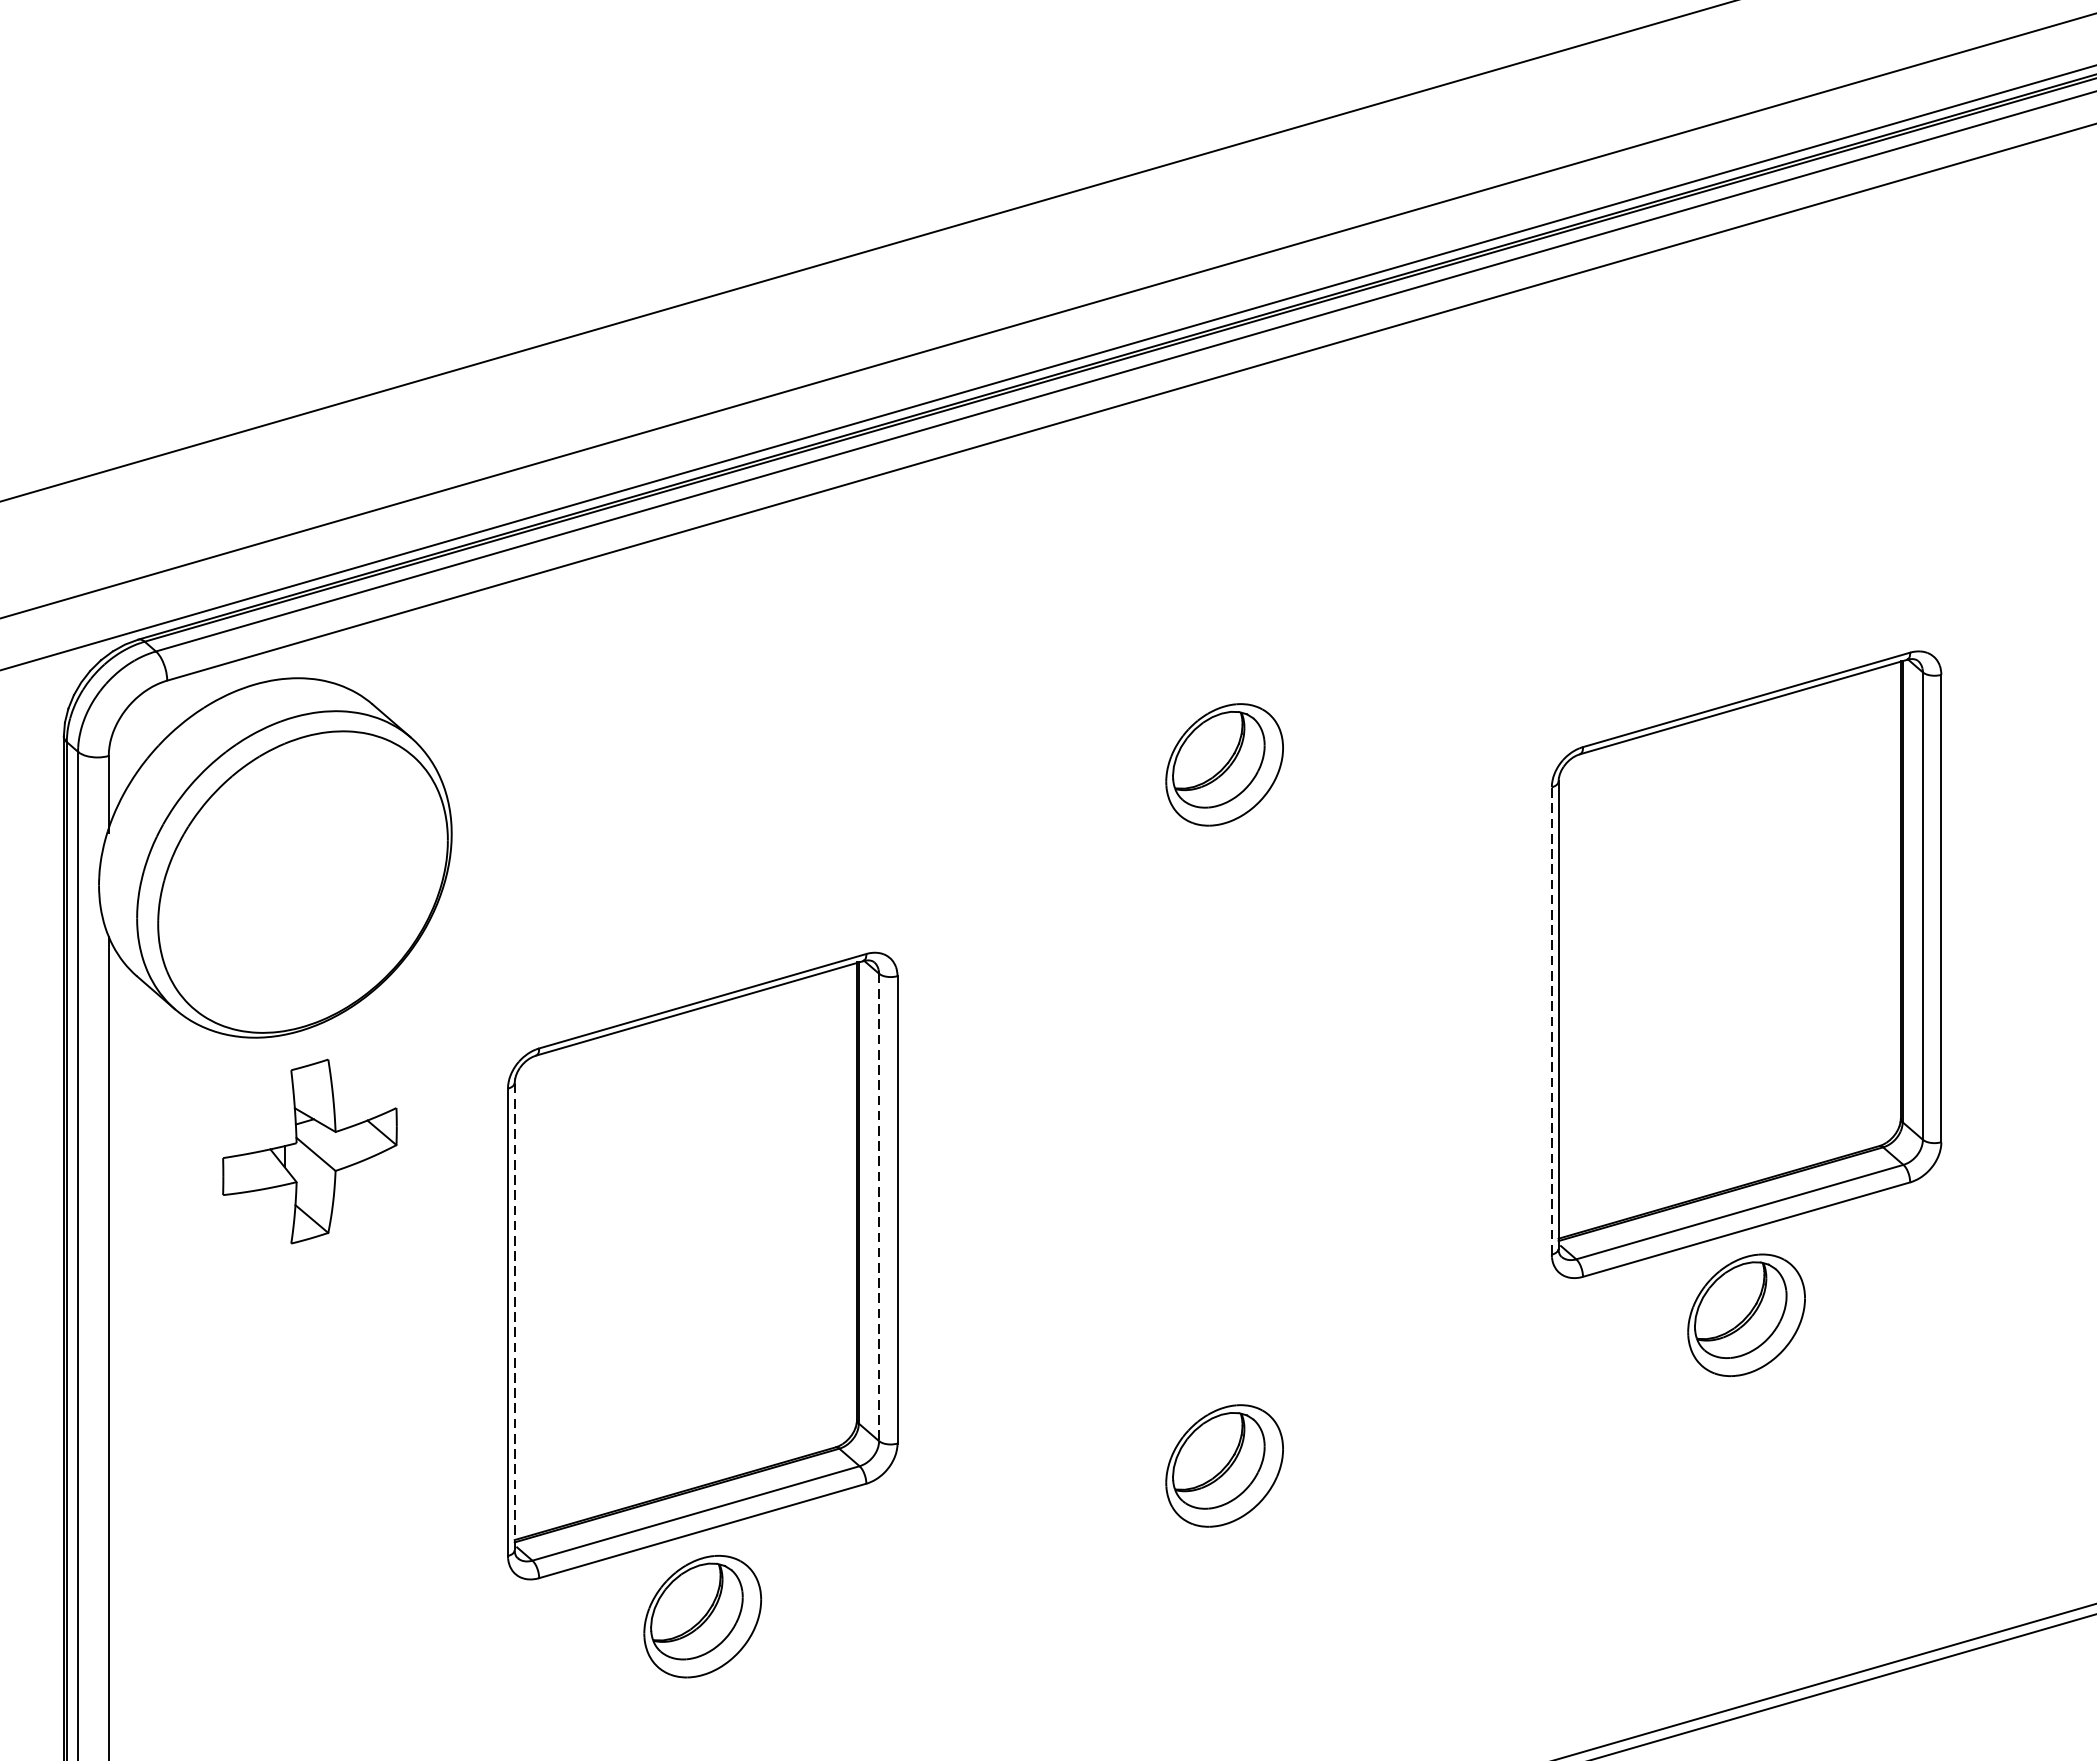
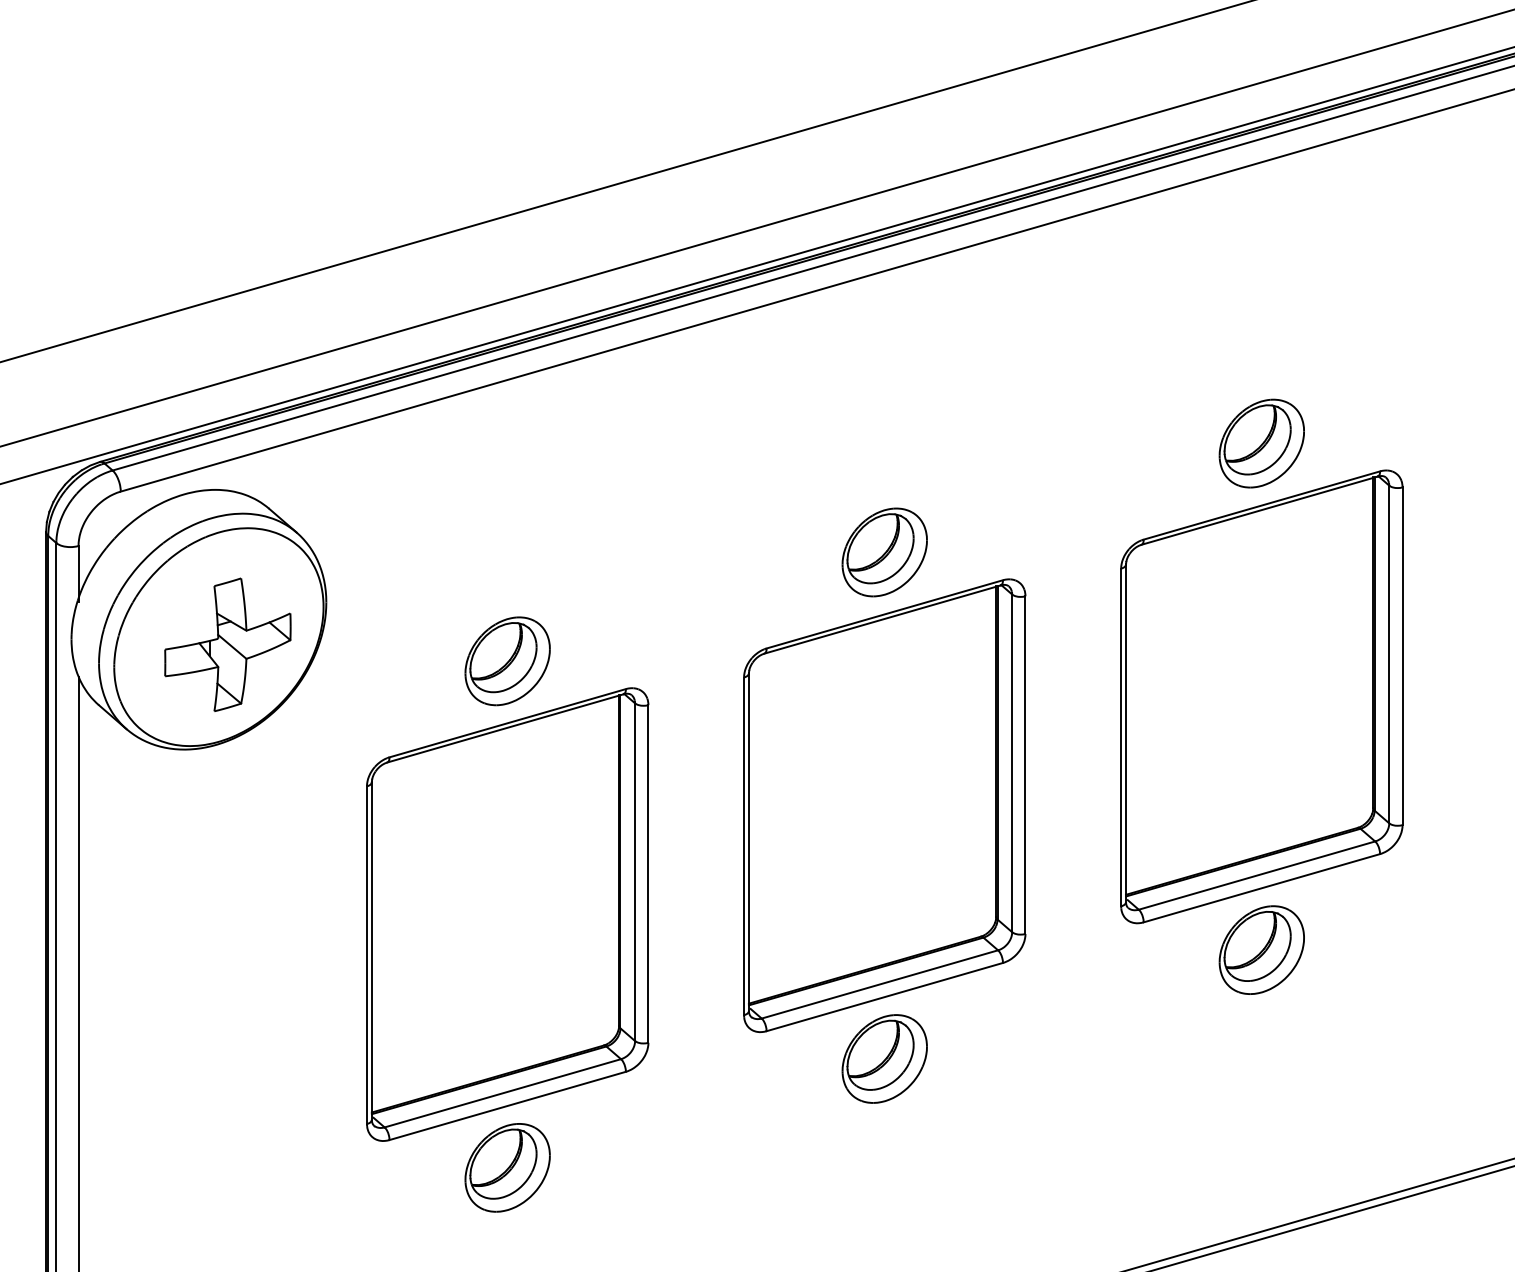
part: (1746, 614) -> (1261, 443), added
part: (702, 915) -> (507, 661), added
line: (1552, 1020) -> (1121, 737), dashed -> solid
part: (1224, 1115) -> (884, 805), added
part: (309, 1151) -> (227, 644), moved
line: (879, 1207) -> (635, 872), dashed -> solid
line: (514, 1317) -> (371, 951), dashed -> solid

